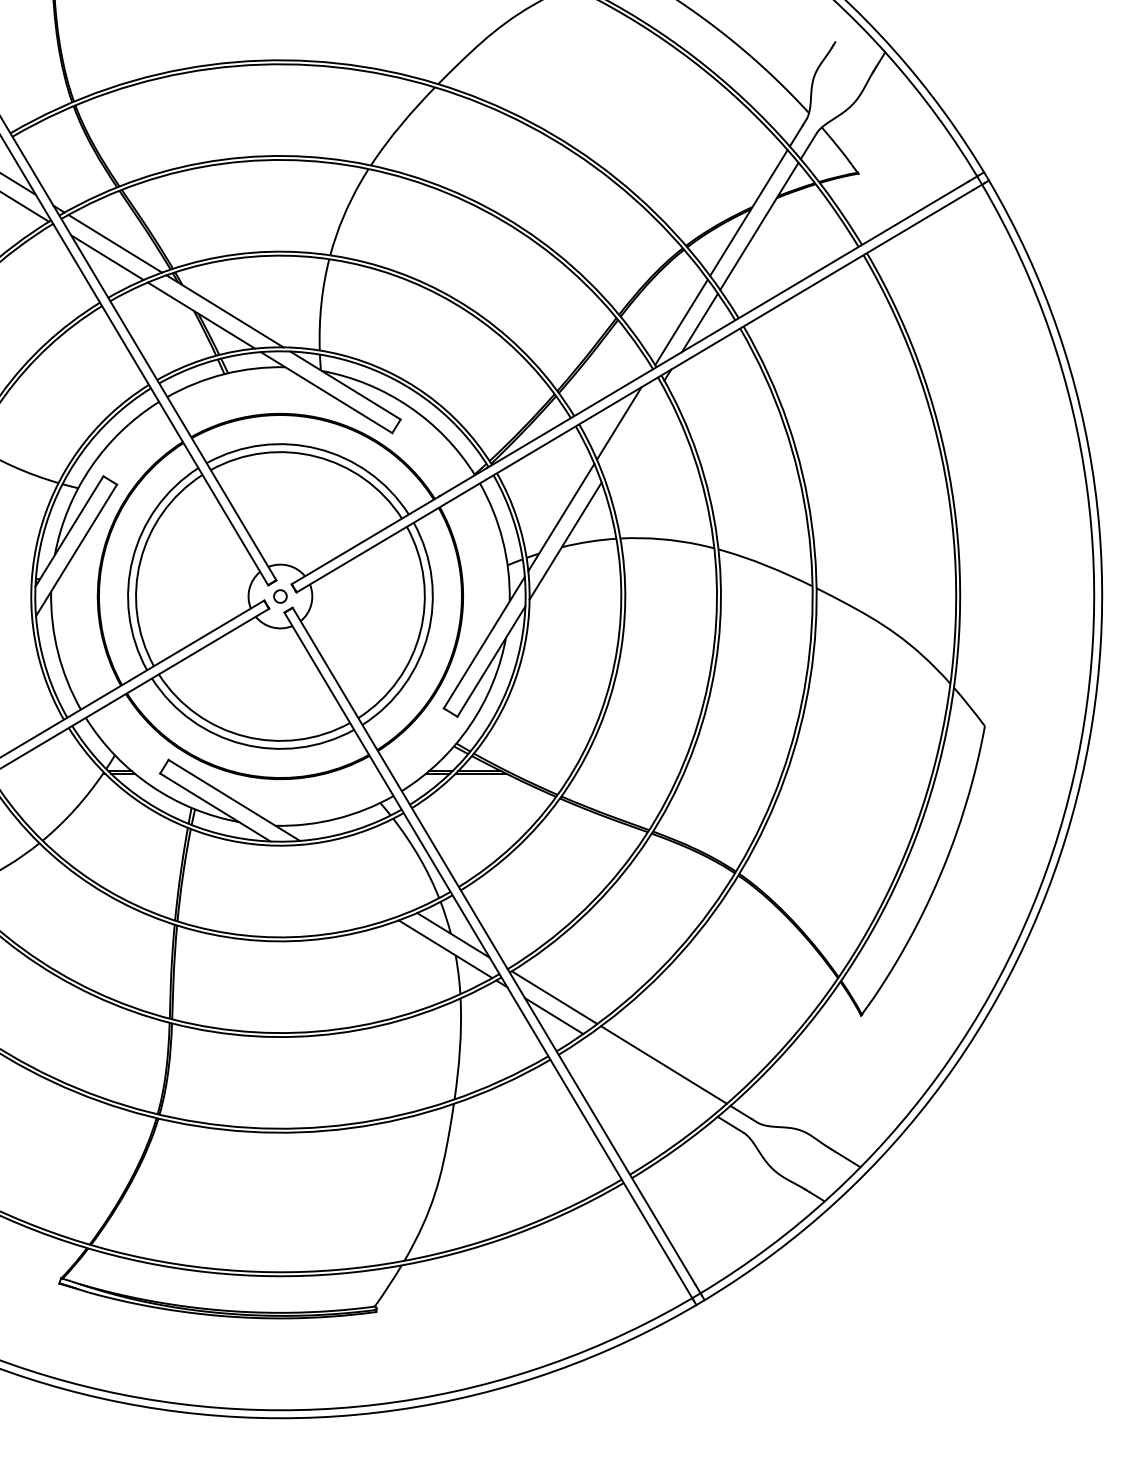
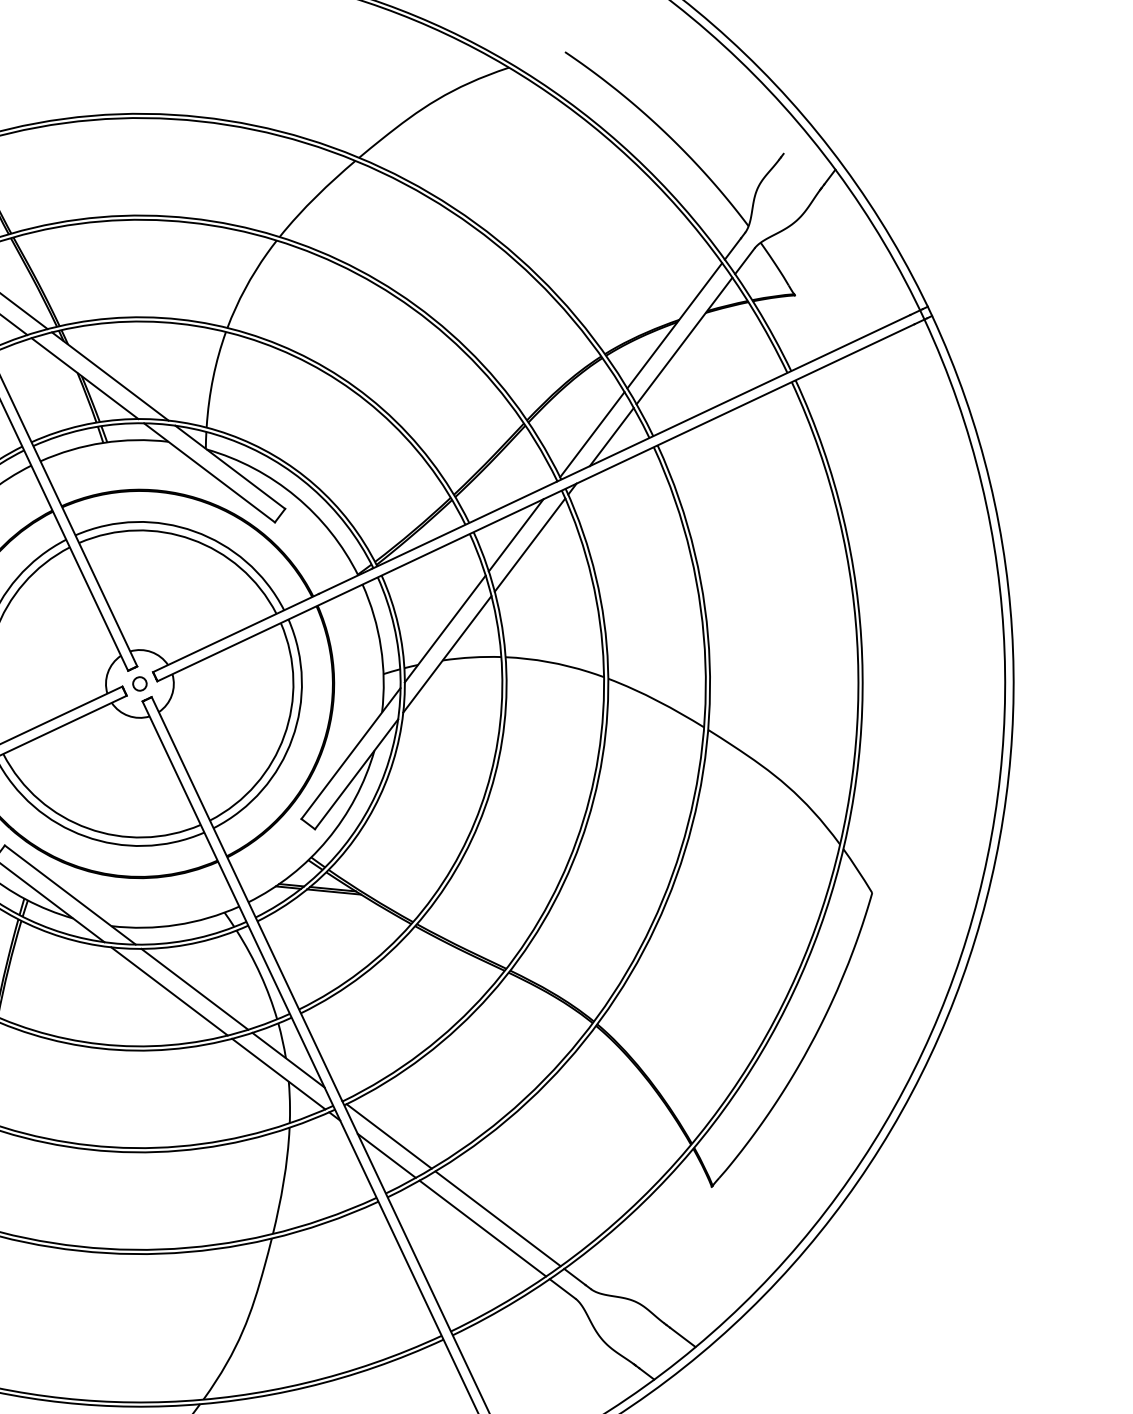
line: (633, 431) -> (530, 545), added
line: (359, 877) -> (194, 989), added
line: (335, 881) -> (169, 991), added
line: (650, 1075) -> (482, 1228), added

